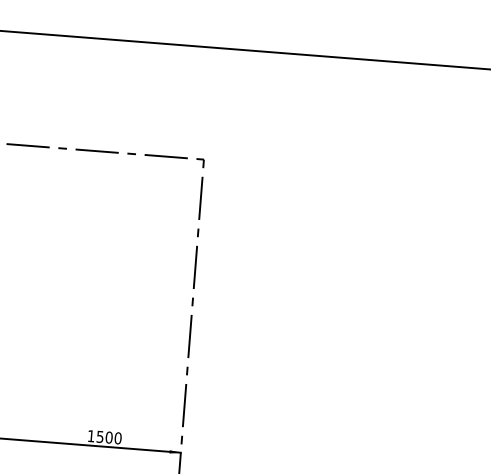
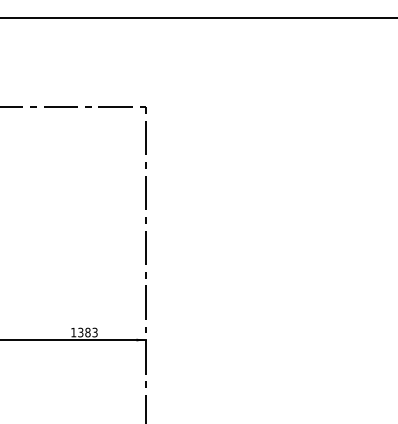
text: (108, 437) -> (87, 332), 1500 -> 1383

